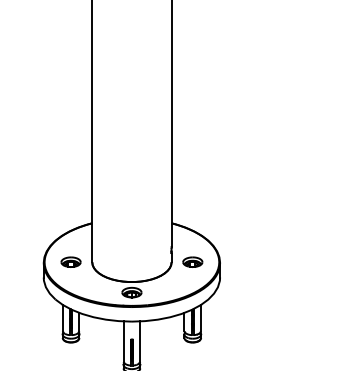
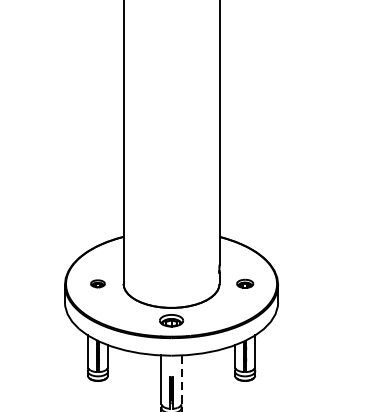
part: (70, 261) -> (97, 283), size x0.6
part: (192, 261) -> (244, 283), size x0.7
line: (140, 342) -> (181, 380), solid -> dashed

